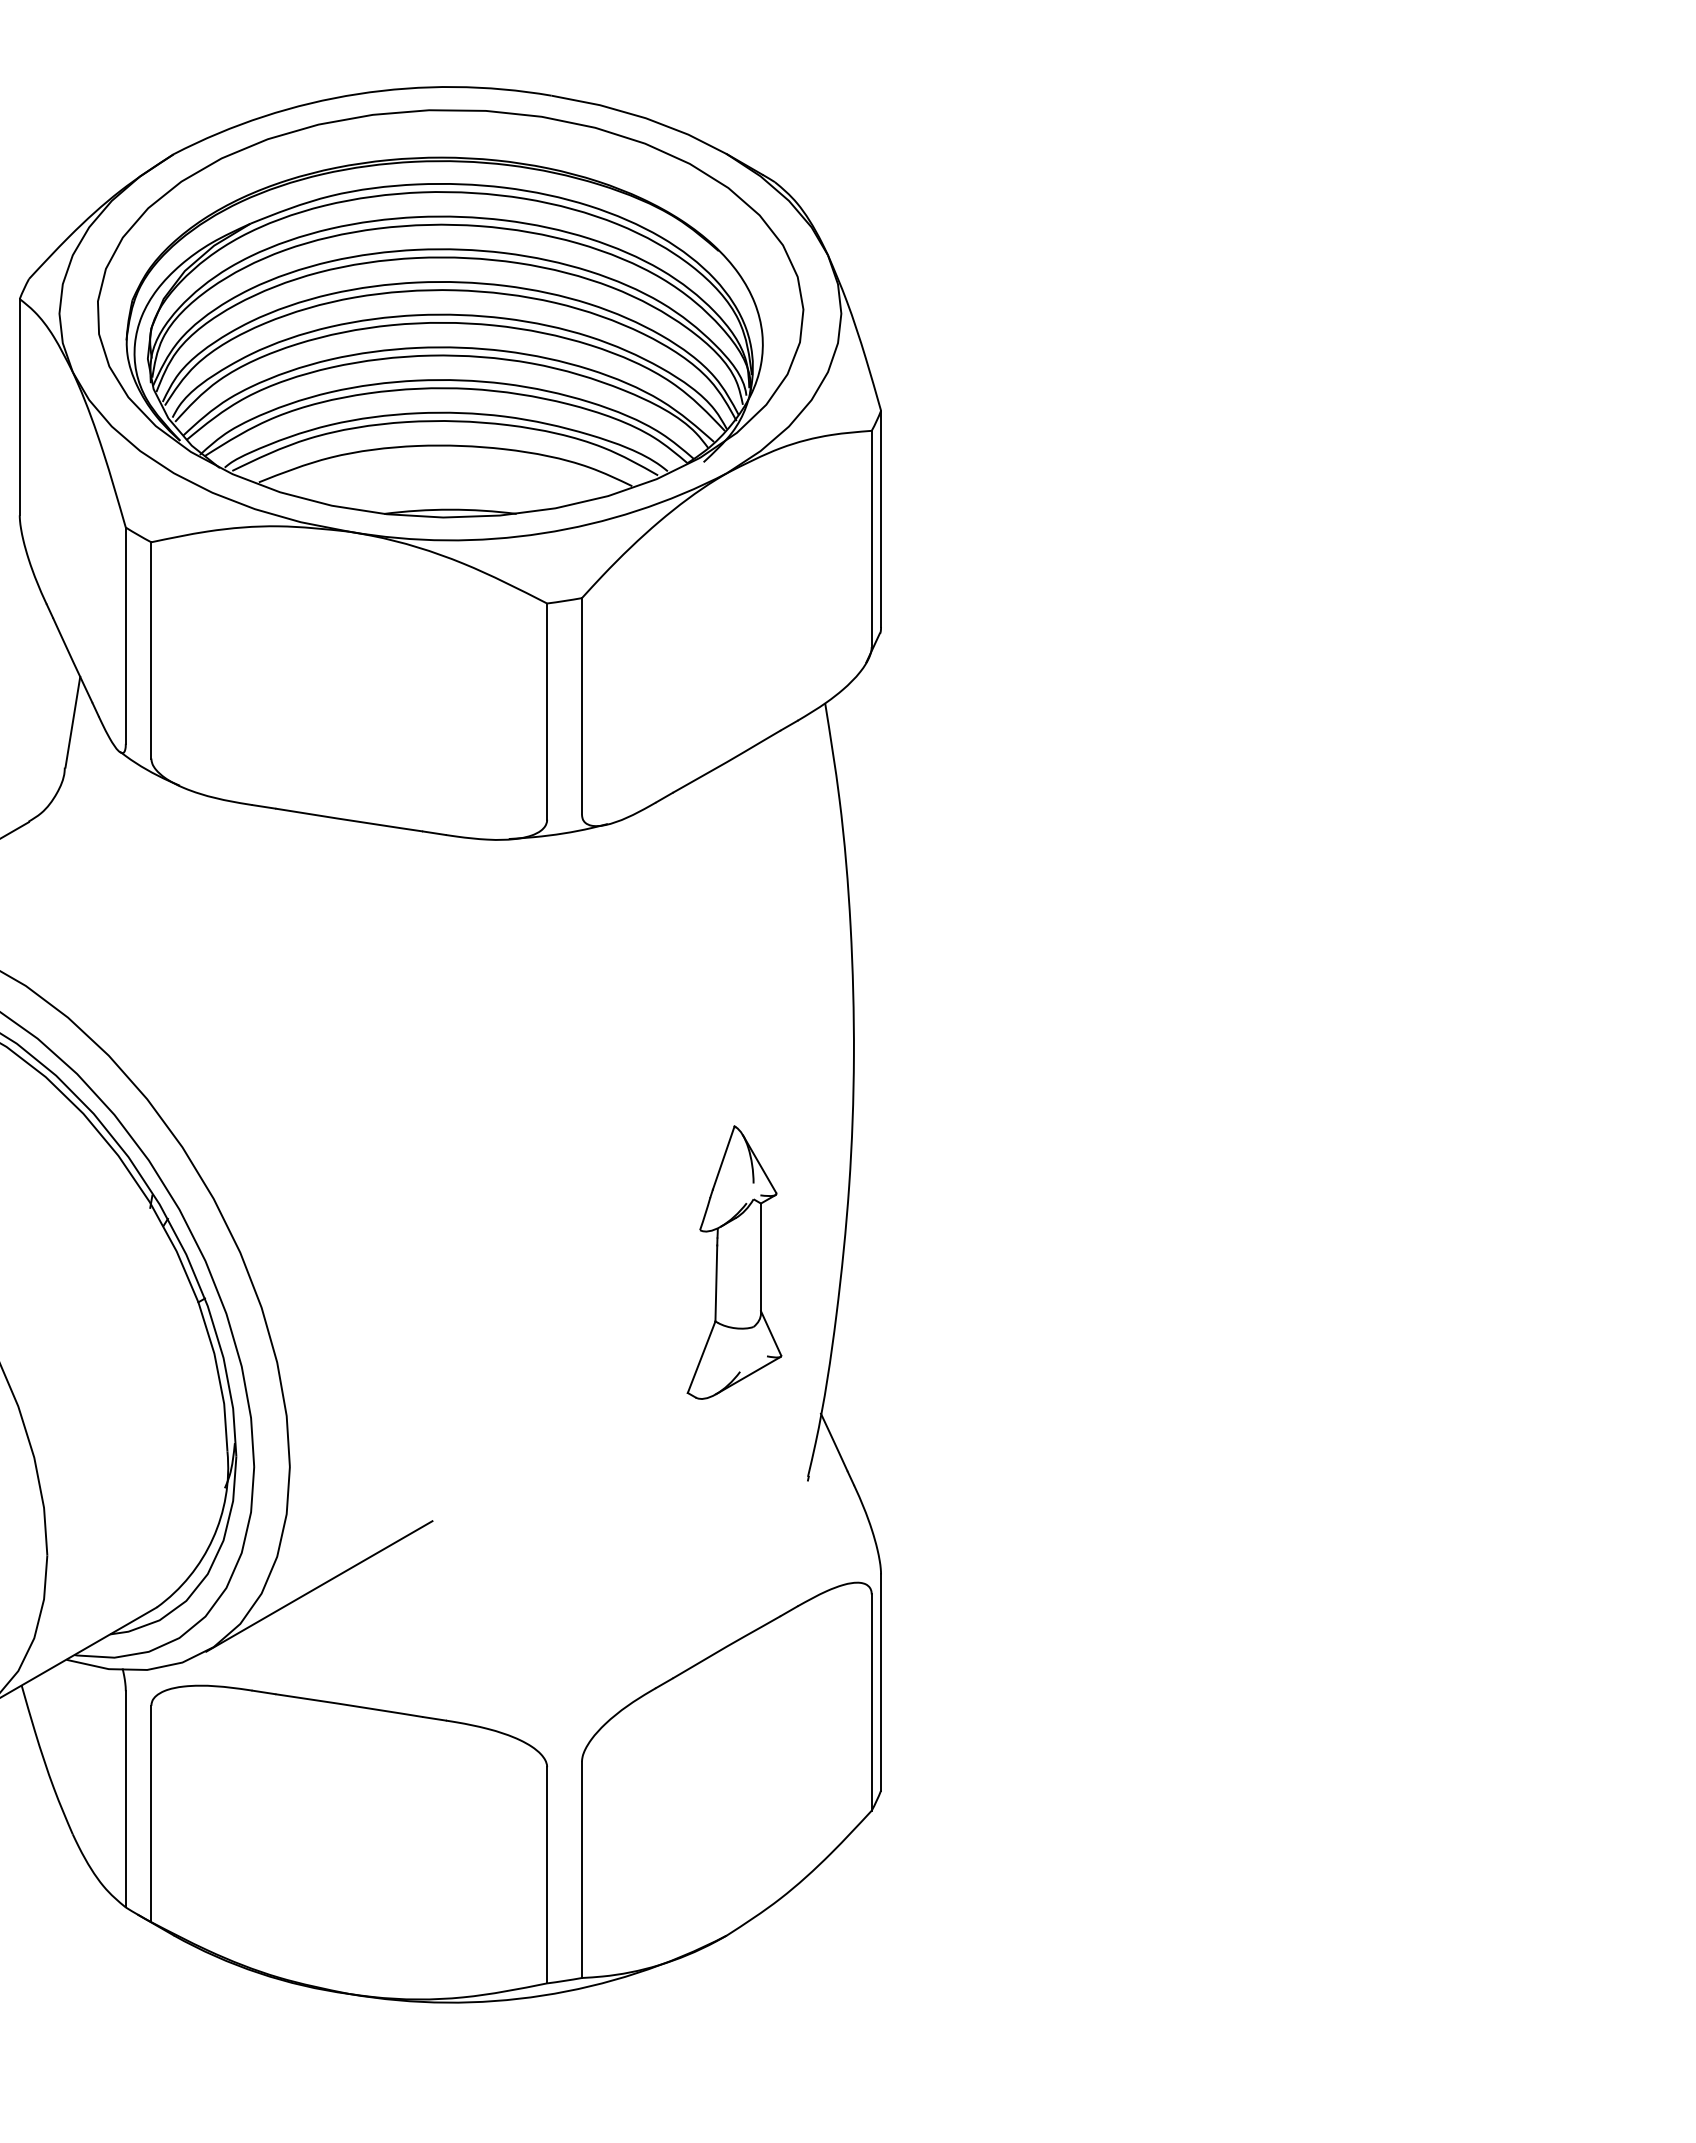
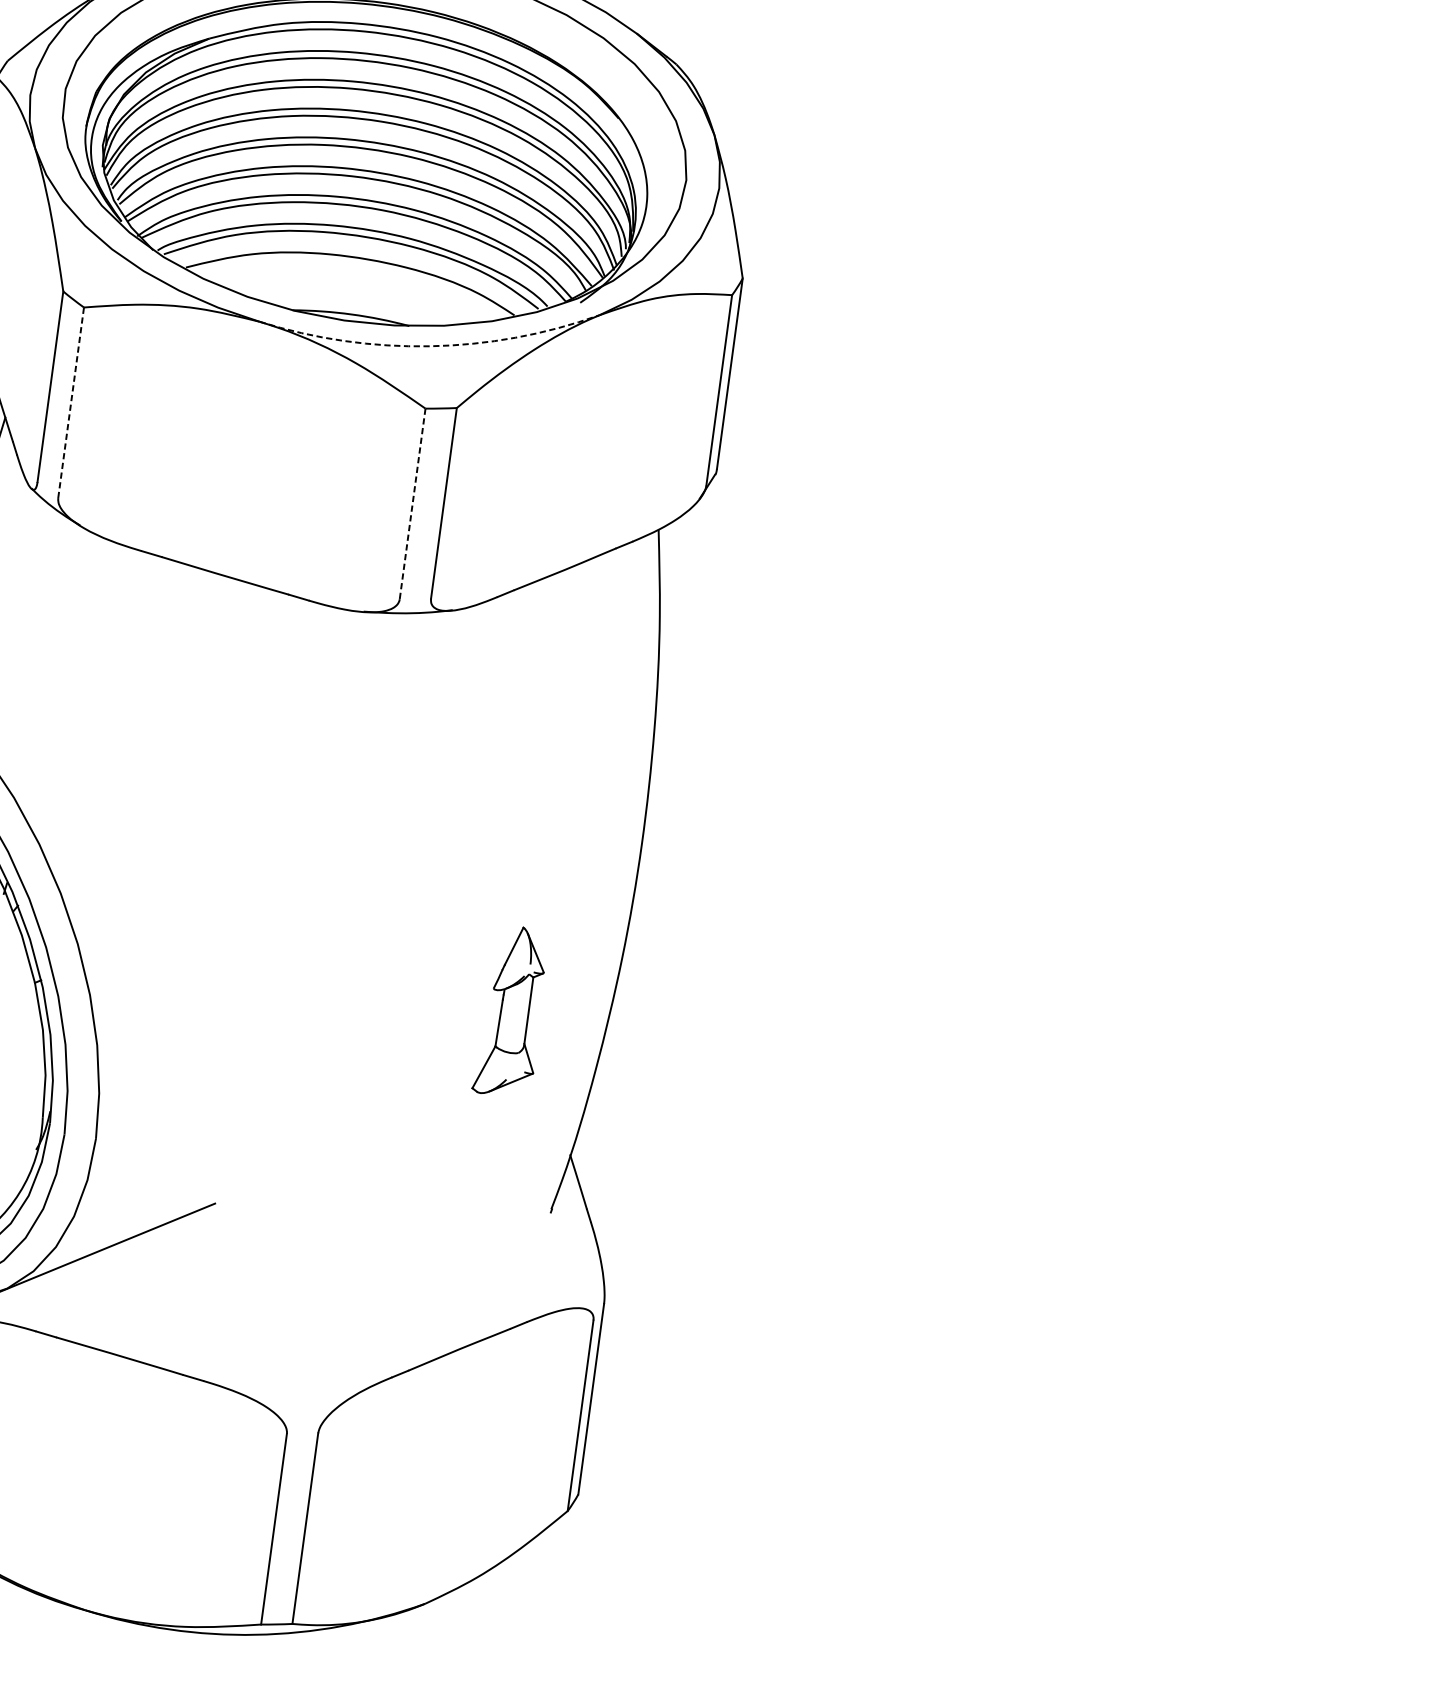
arc: (542, 533) -> (429, 346), solid -> dashed
line: (151, 649) -> (71, 402), solid -> dashed
line: (547, 712) -> (412, 504), solid -> dashed
part: (734, 1262) -> (512, 1011), size x0.7

